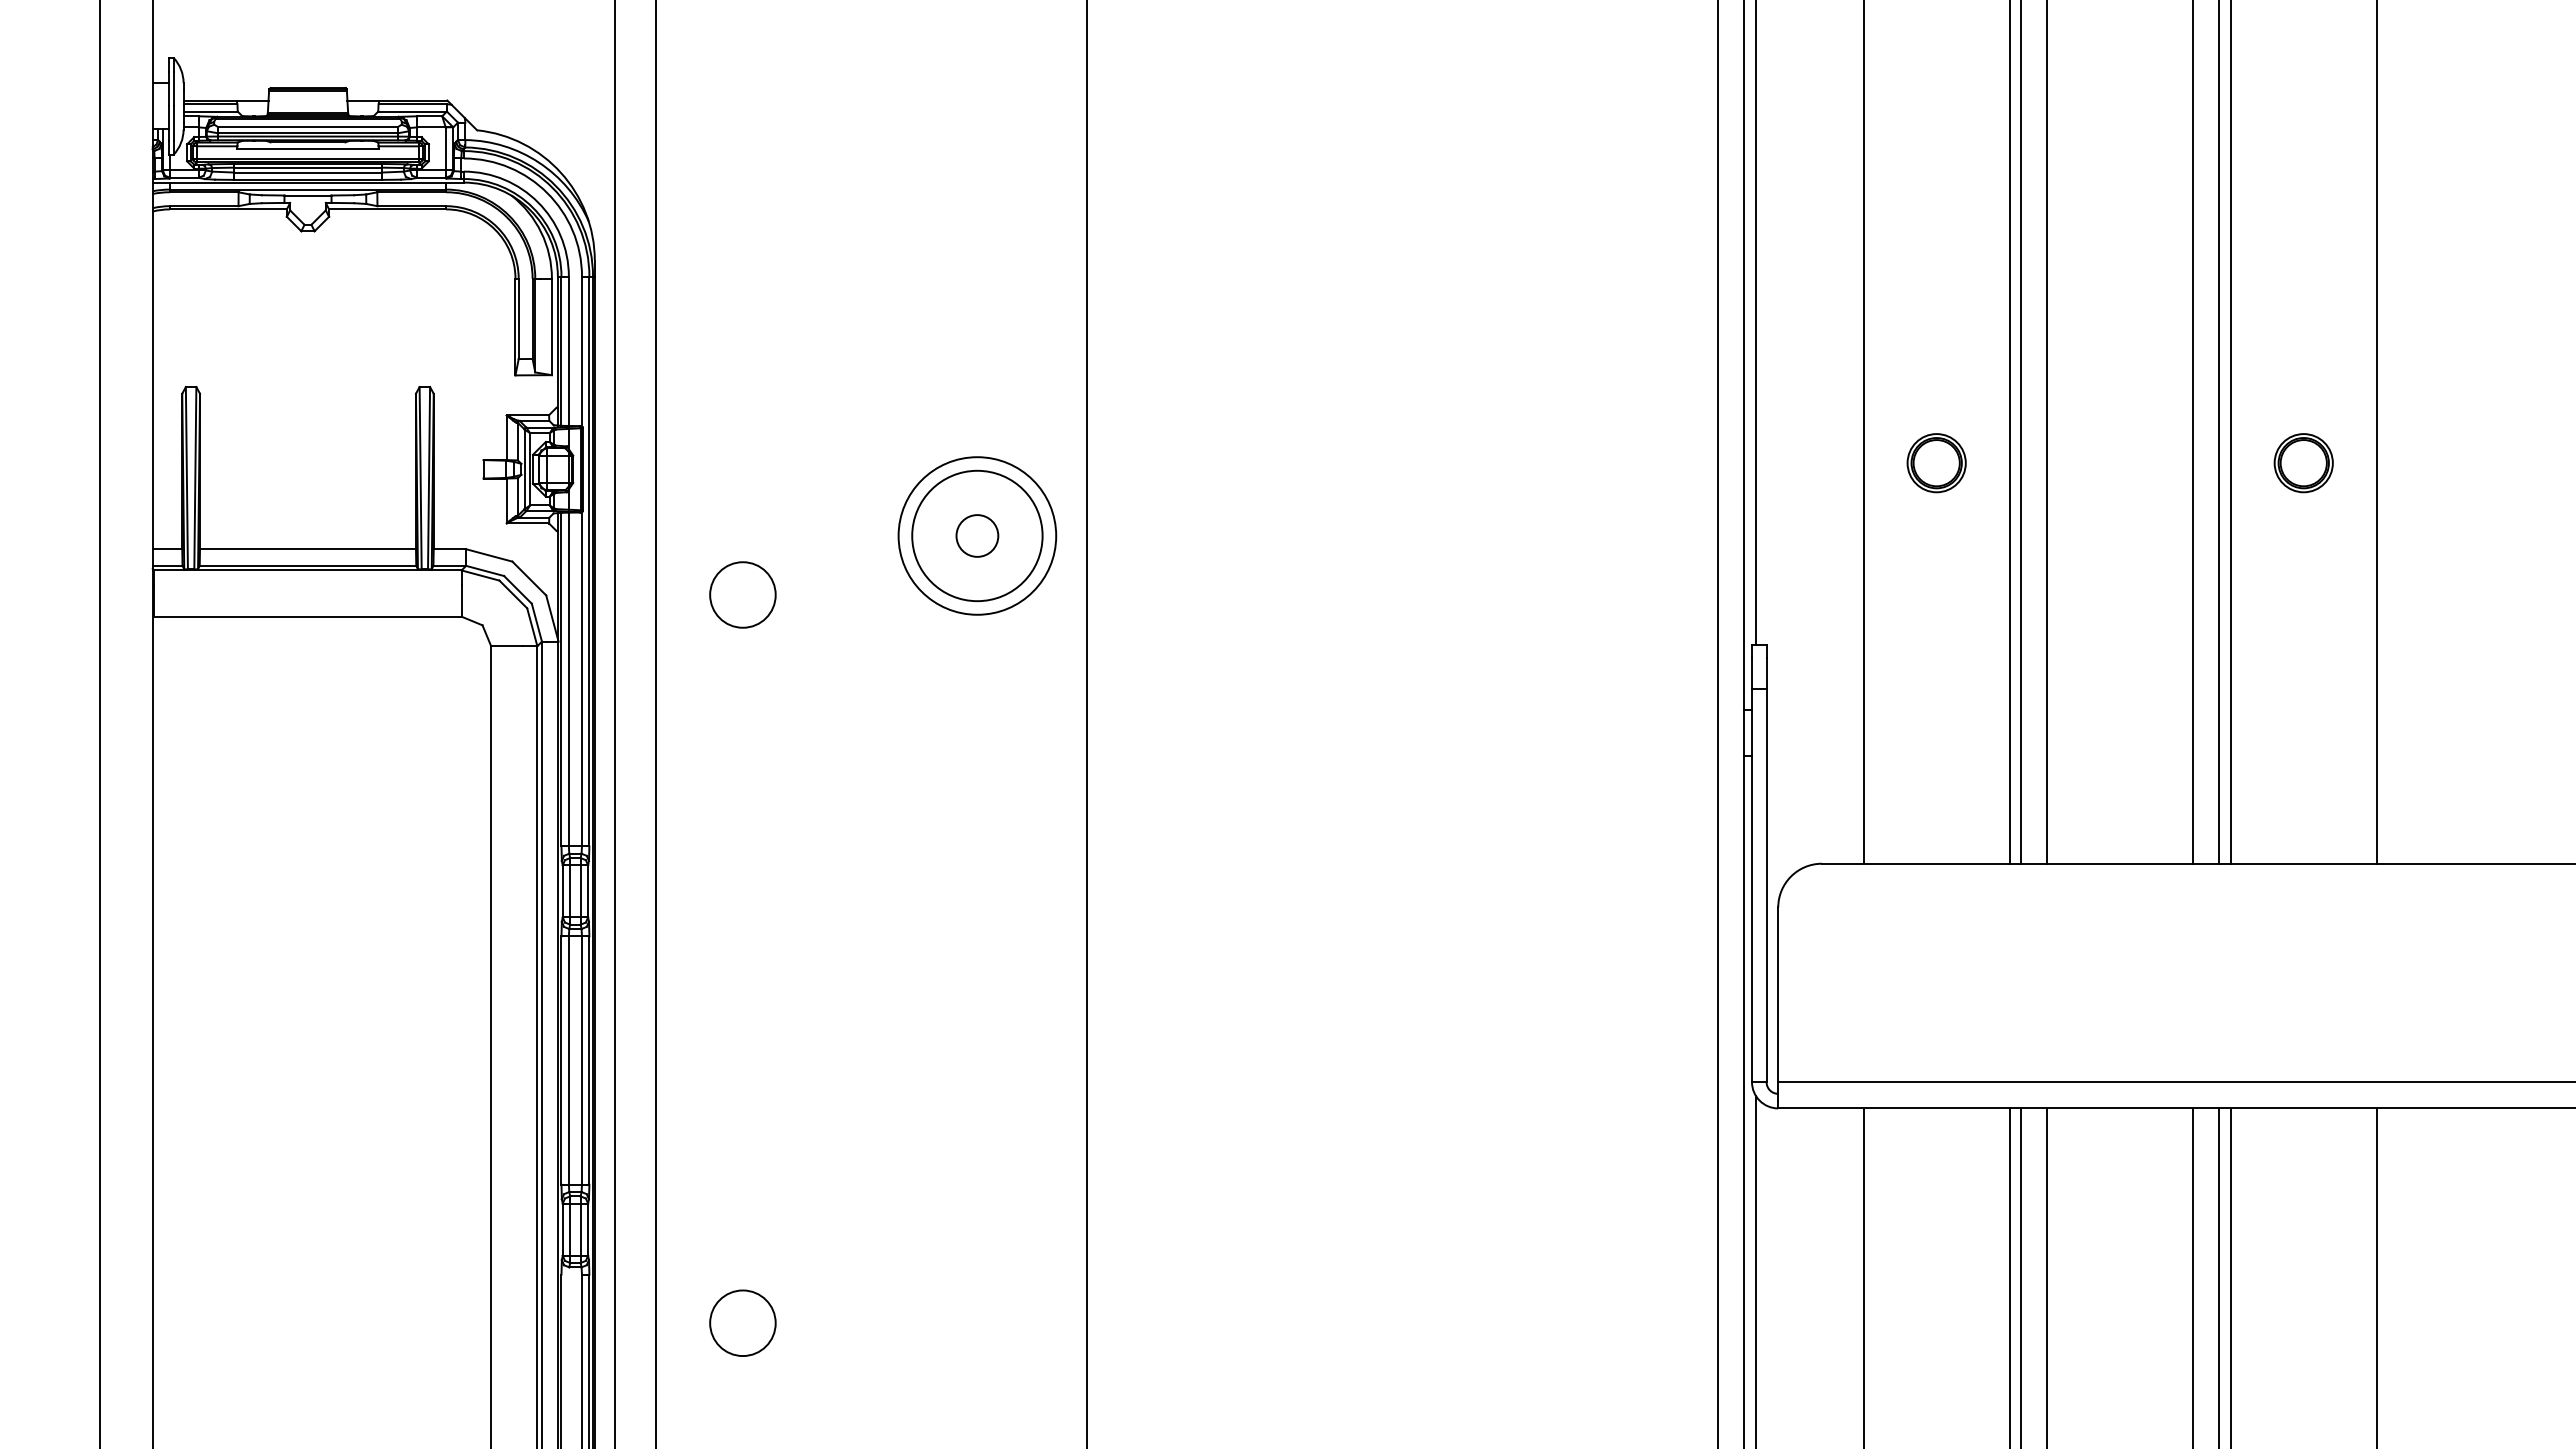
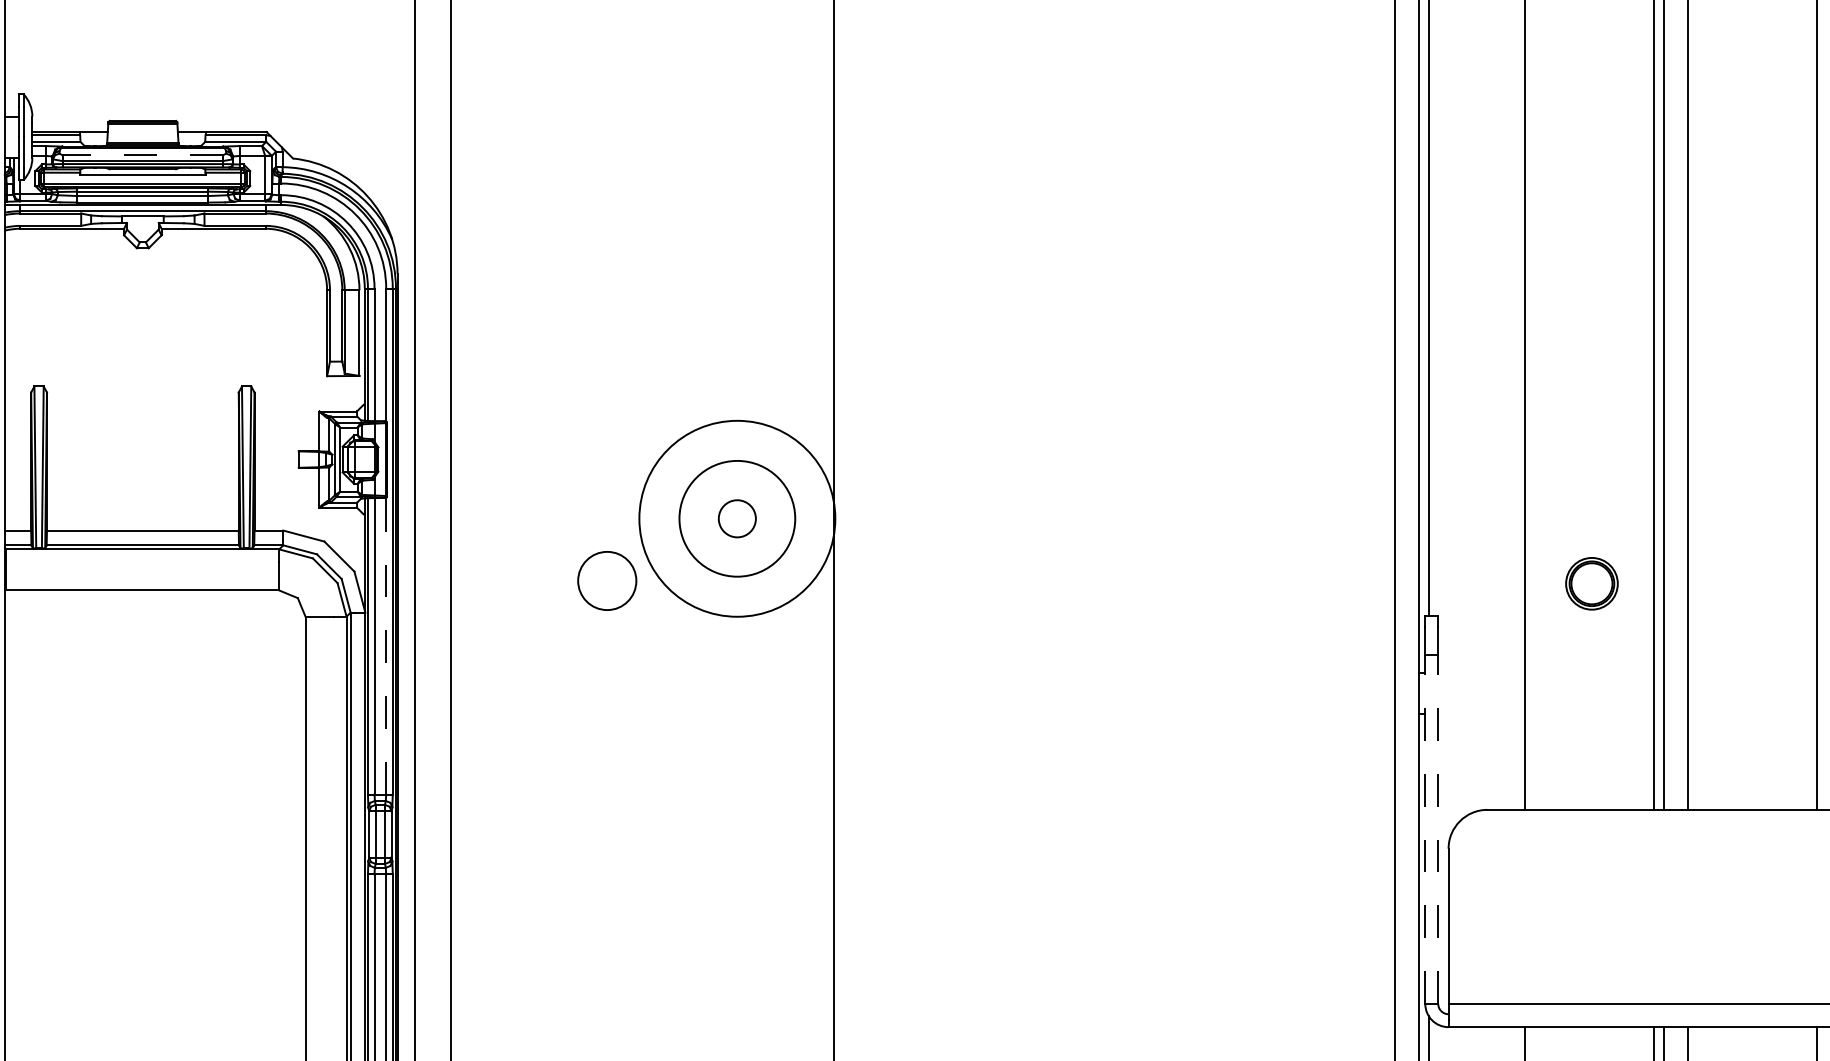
line: (307, 126) -> (142, 155), solid -> dashed
part: (1936, 463) -> (1591, 584), moved
circle: (977, 535) -> (737, 518), size x1.4
circle: (742, 594) -> (606, 580), moved
line: (582, 678) -> (386, 645), solid -> dashed
line: (1752, 885) -> (1425, 829), solid -> dashed
line: (1766, 885) -> (1438, 829), solid -> dashed

